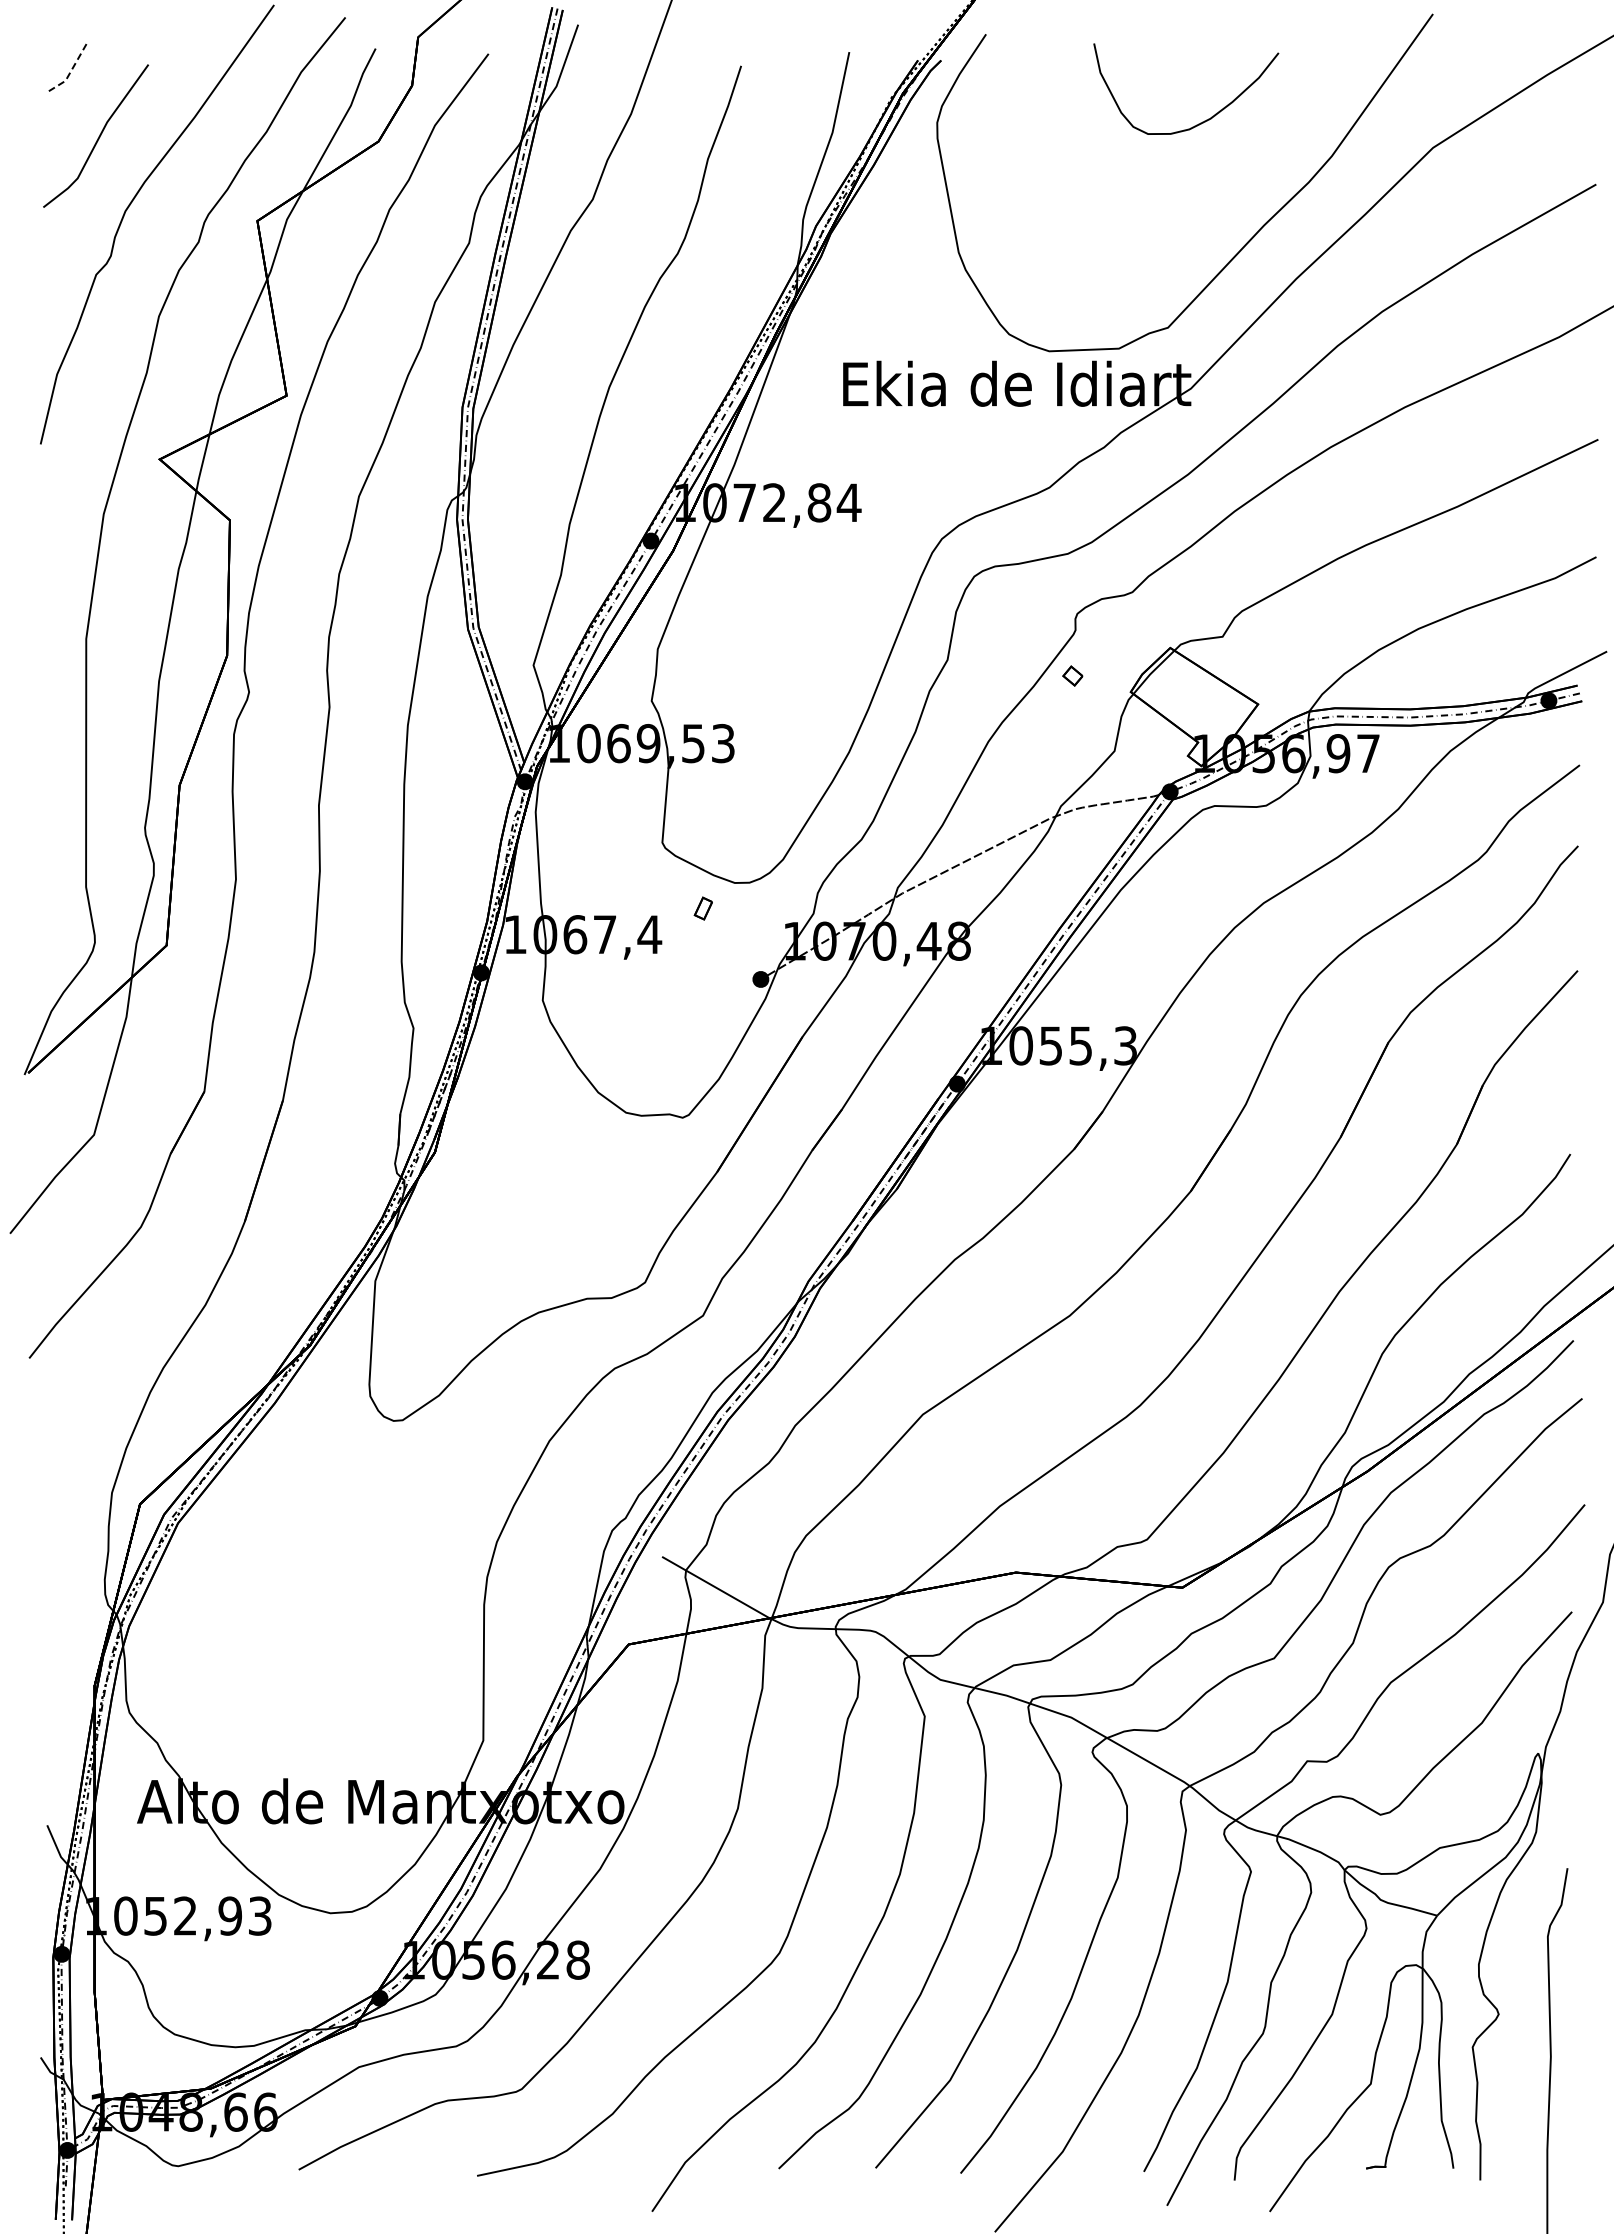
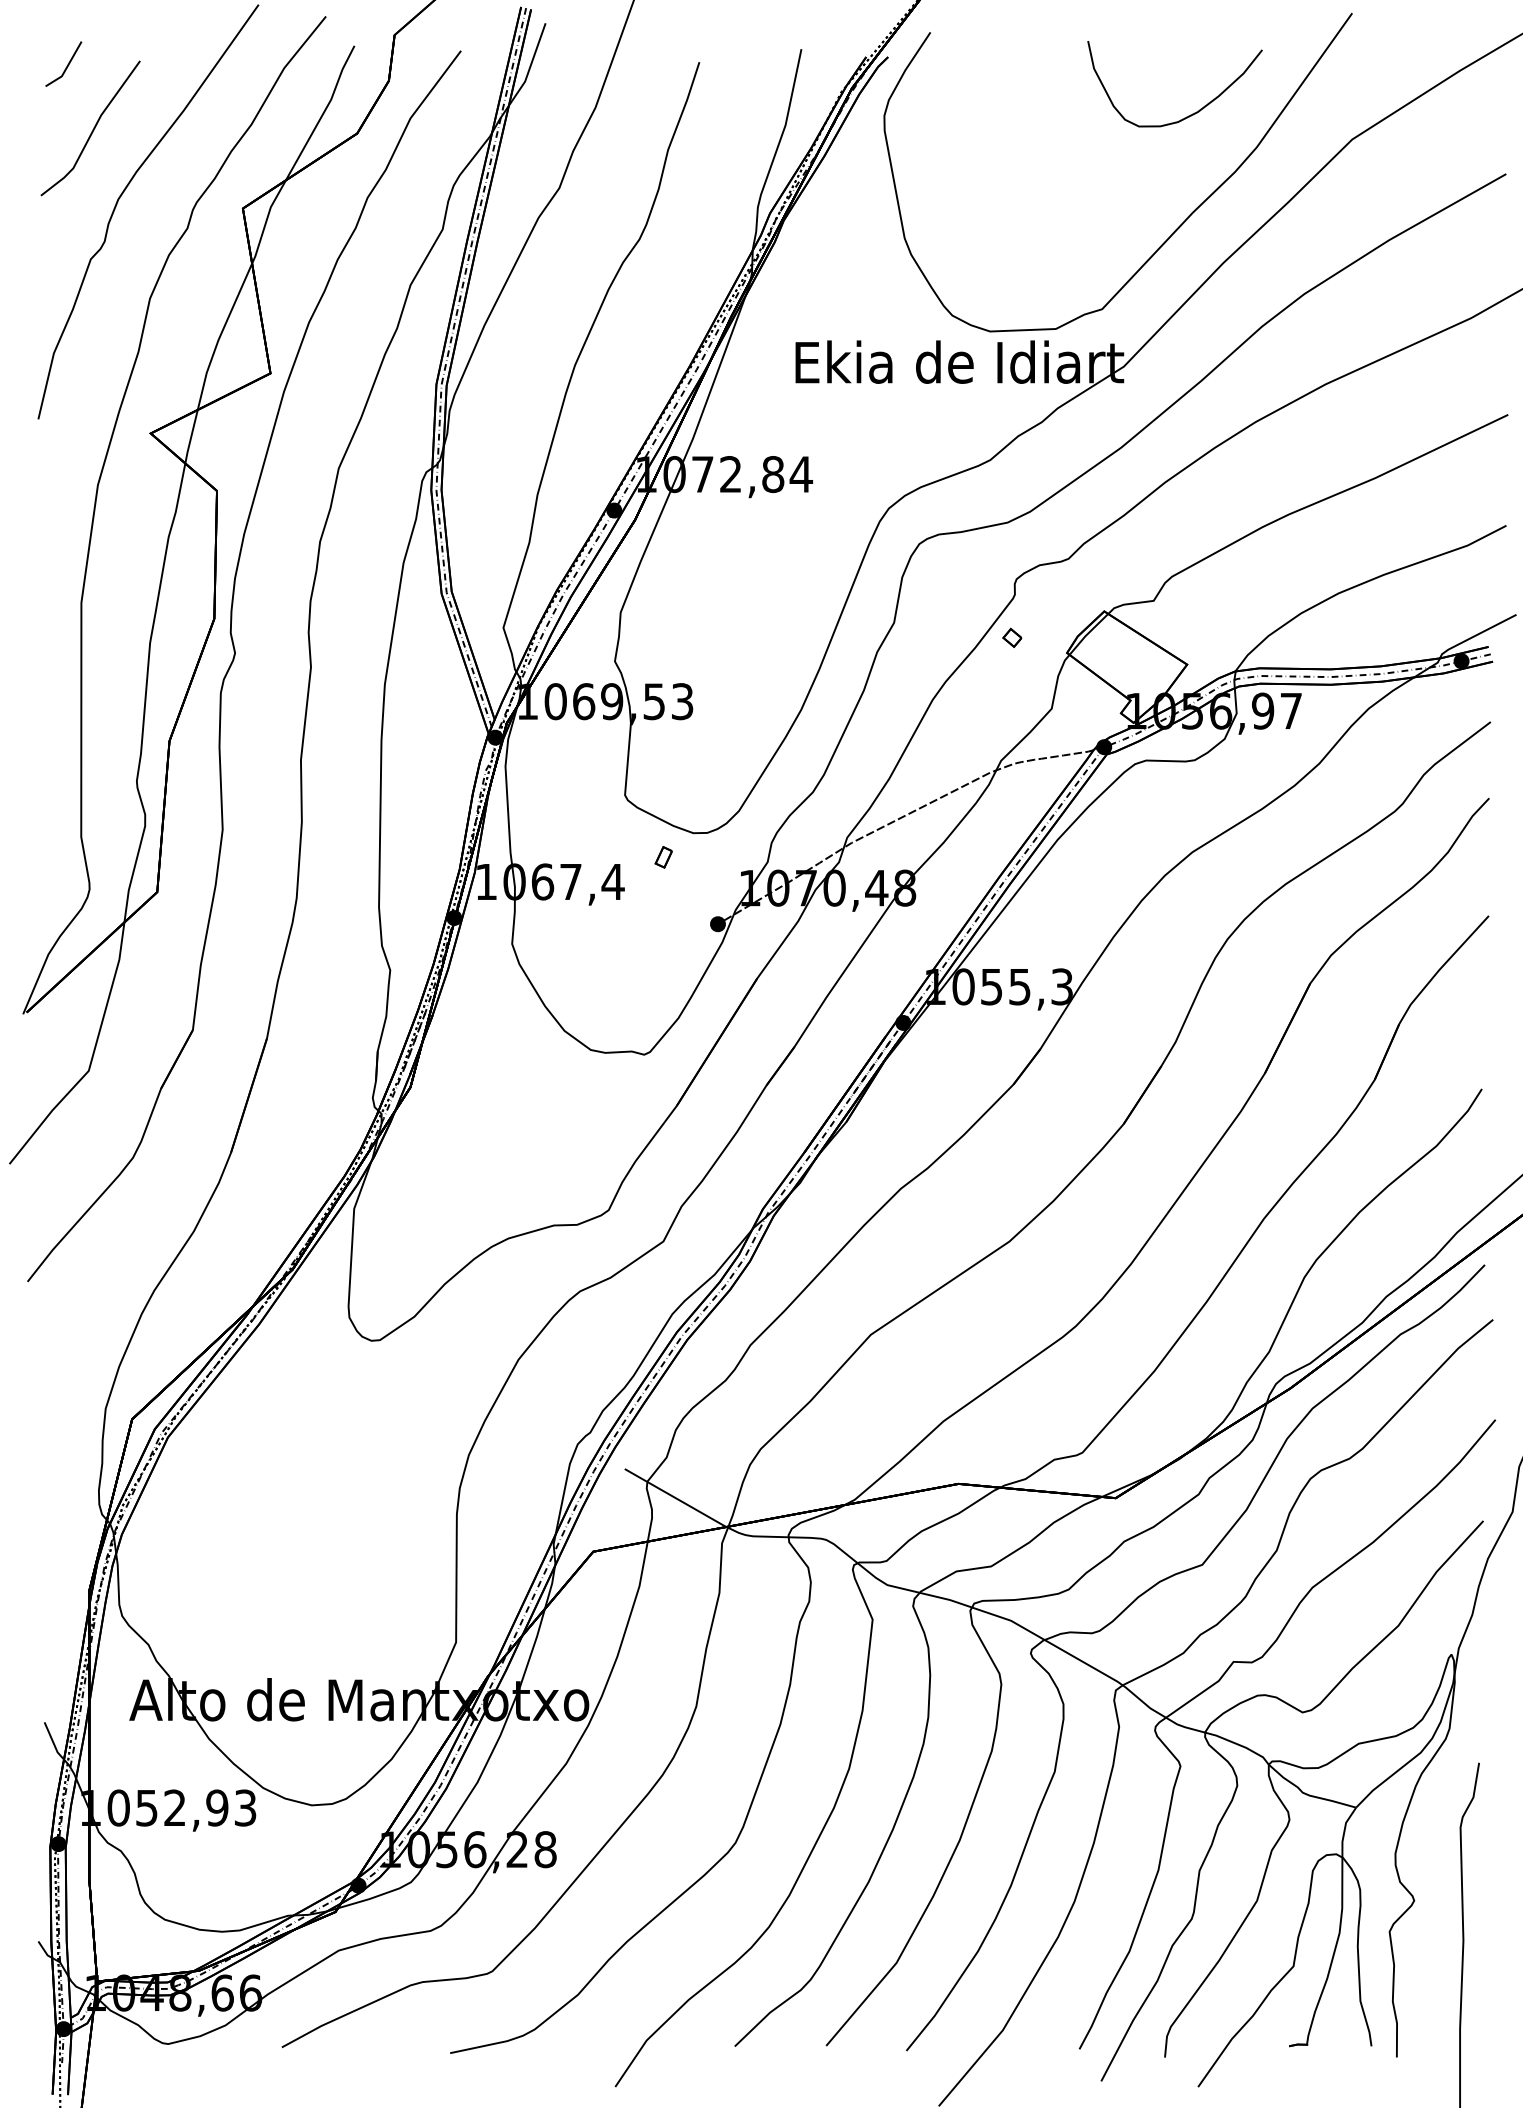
line: (70, 72) -> (66, 68), dashed -> solid
curve: (1202, 121) -> (1190, 114), moved

